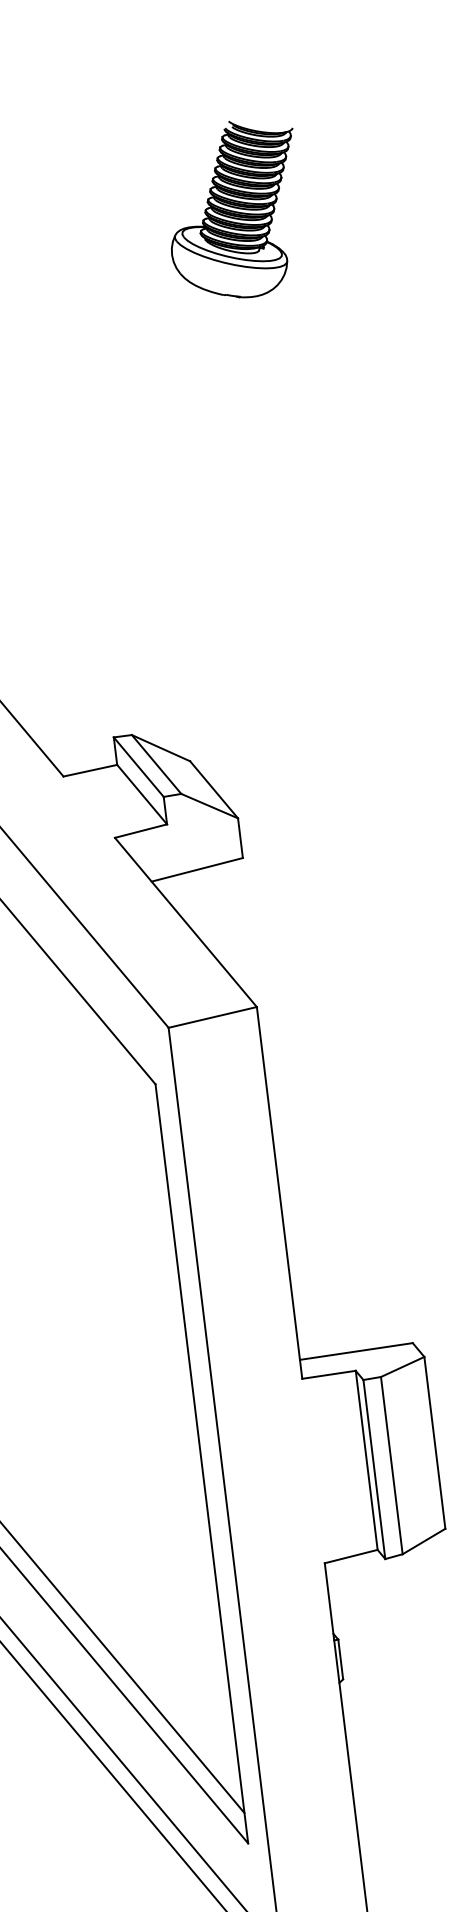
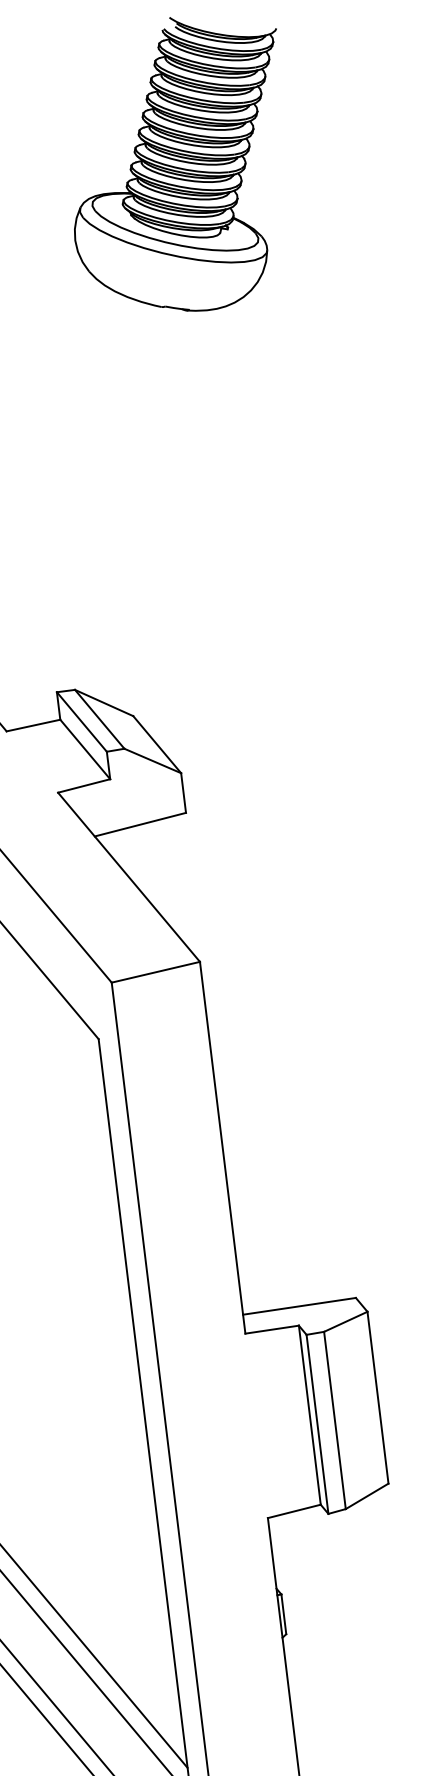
part: (231, 209) -> (174, 164), size x1.67

